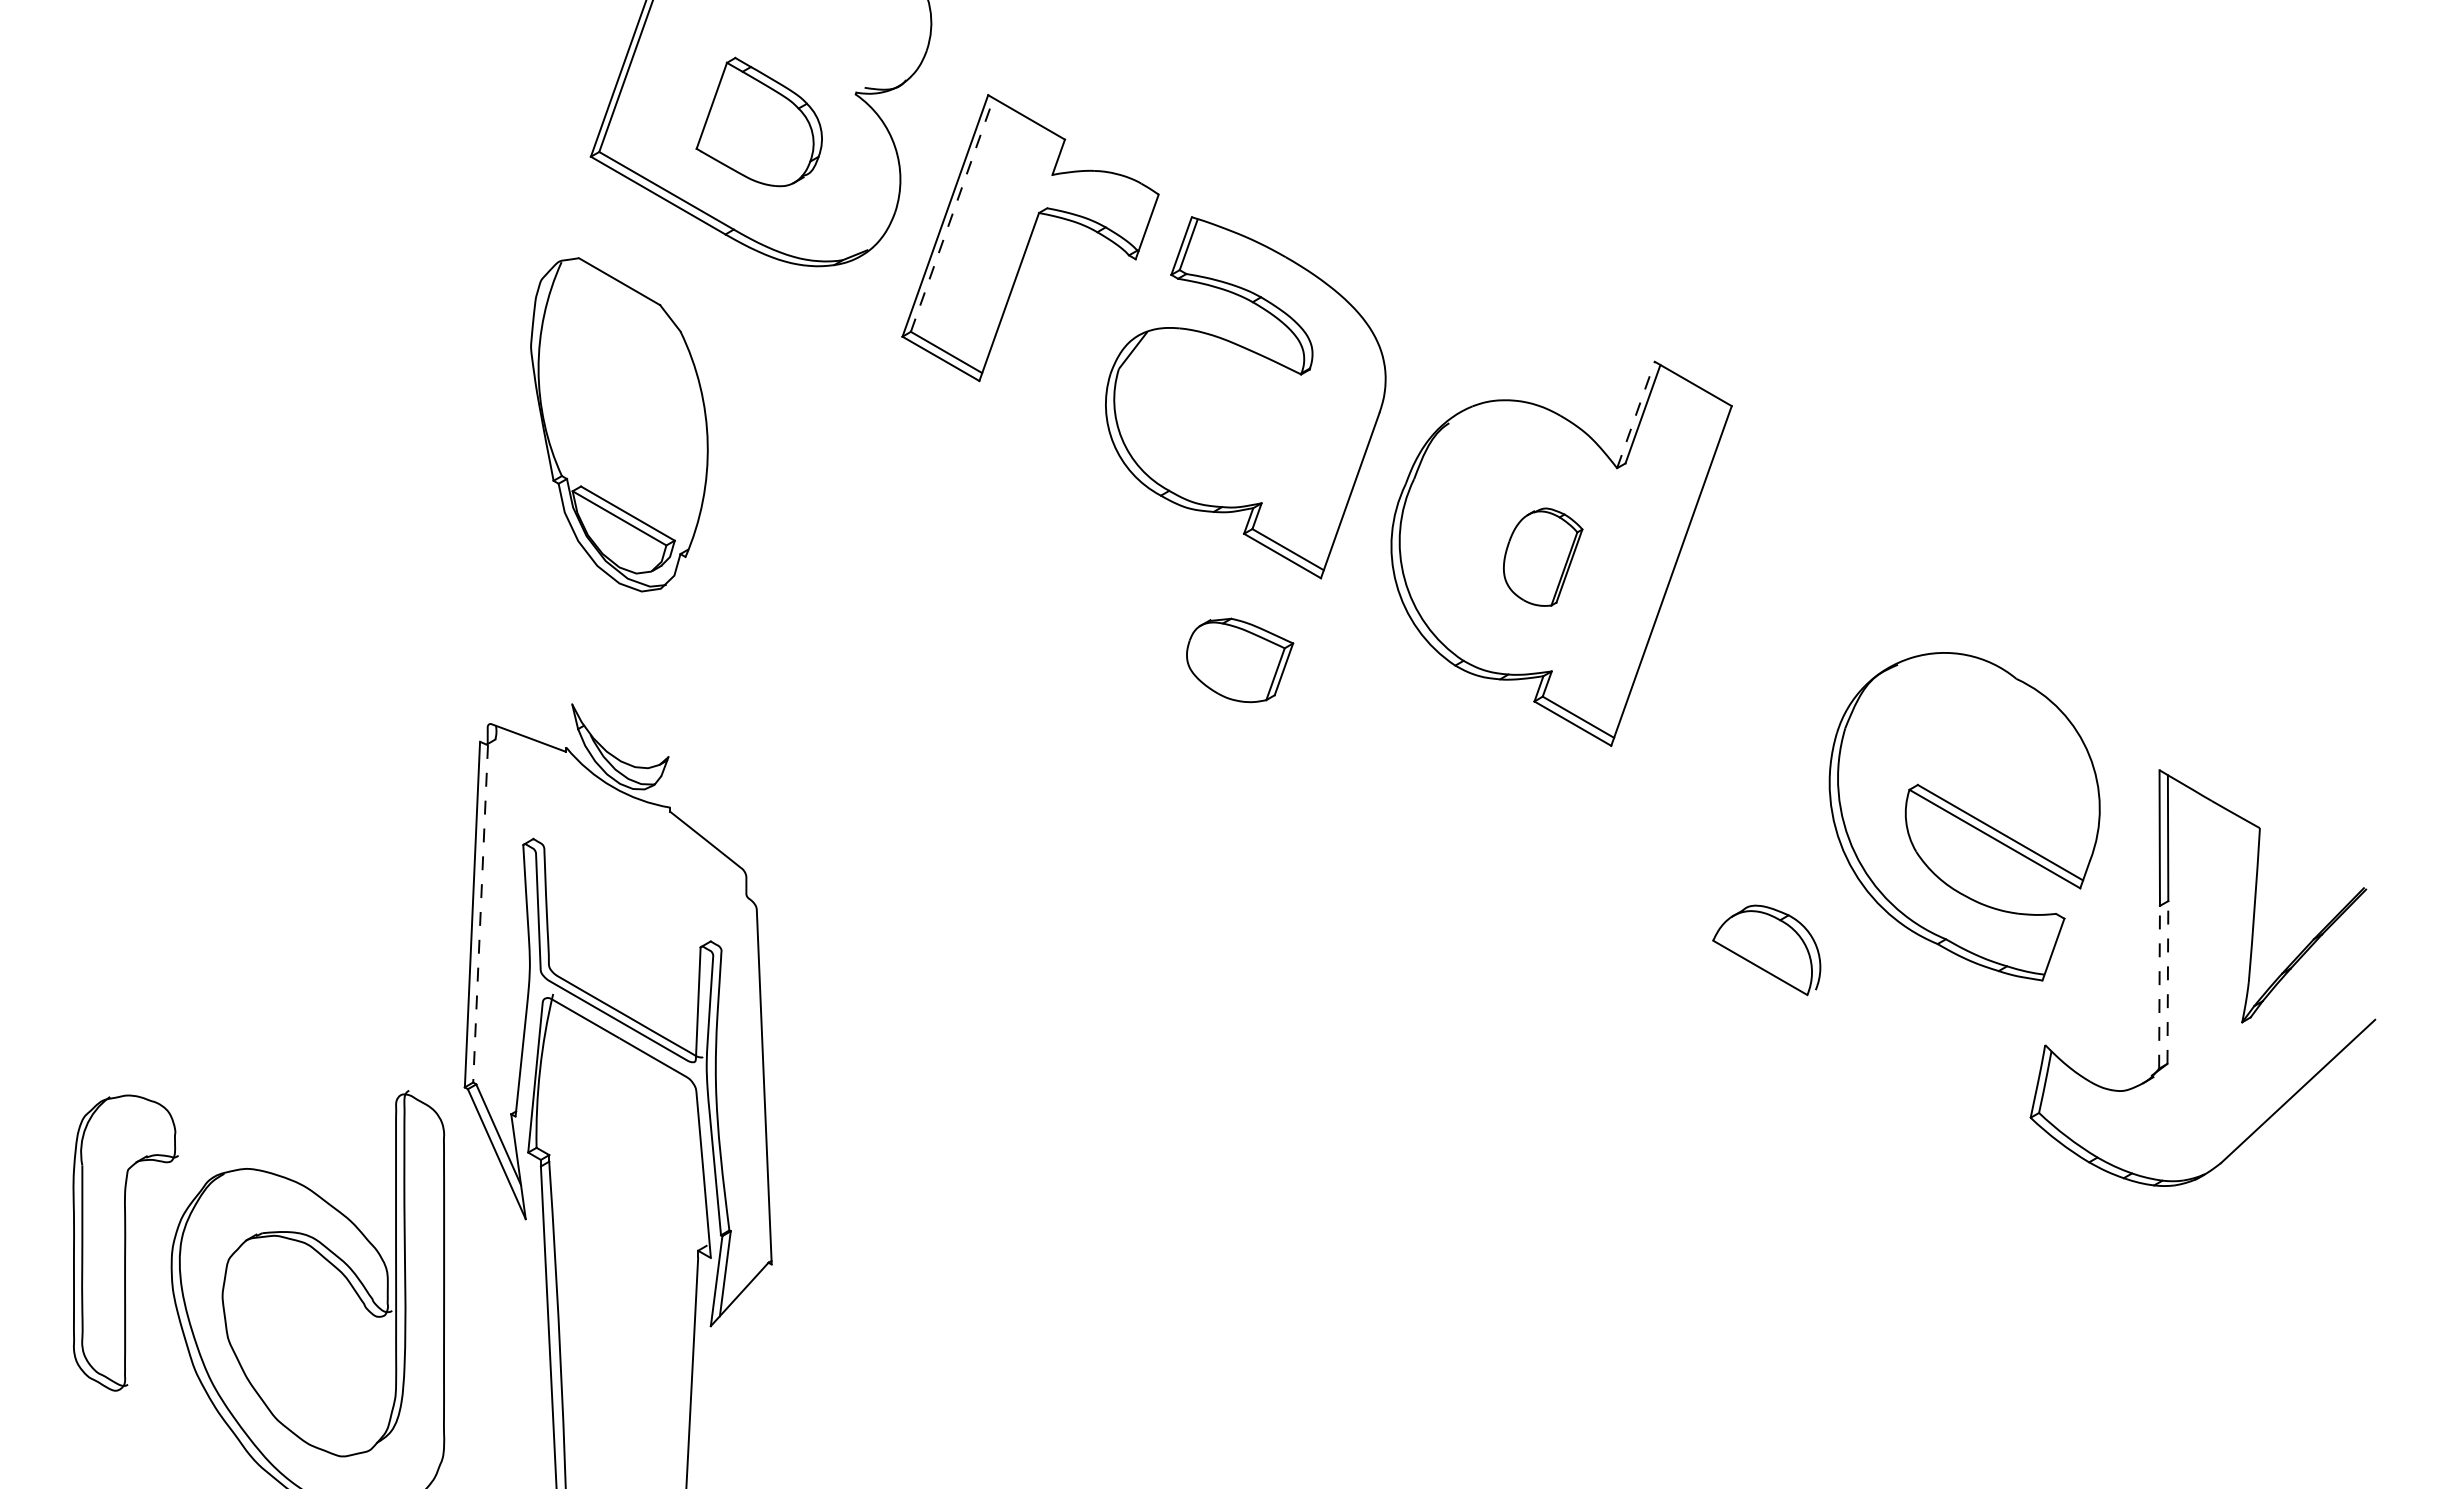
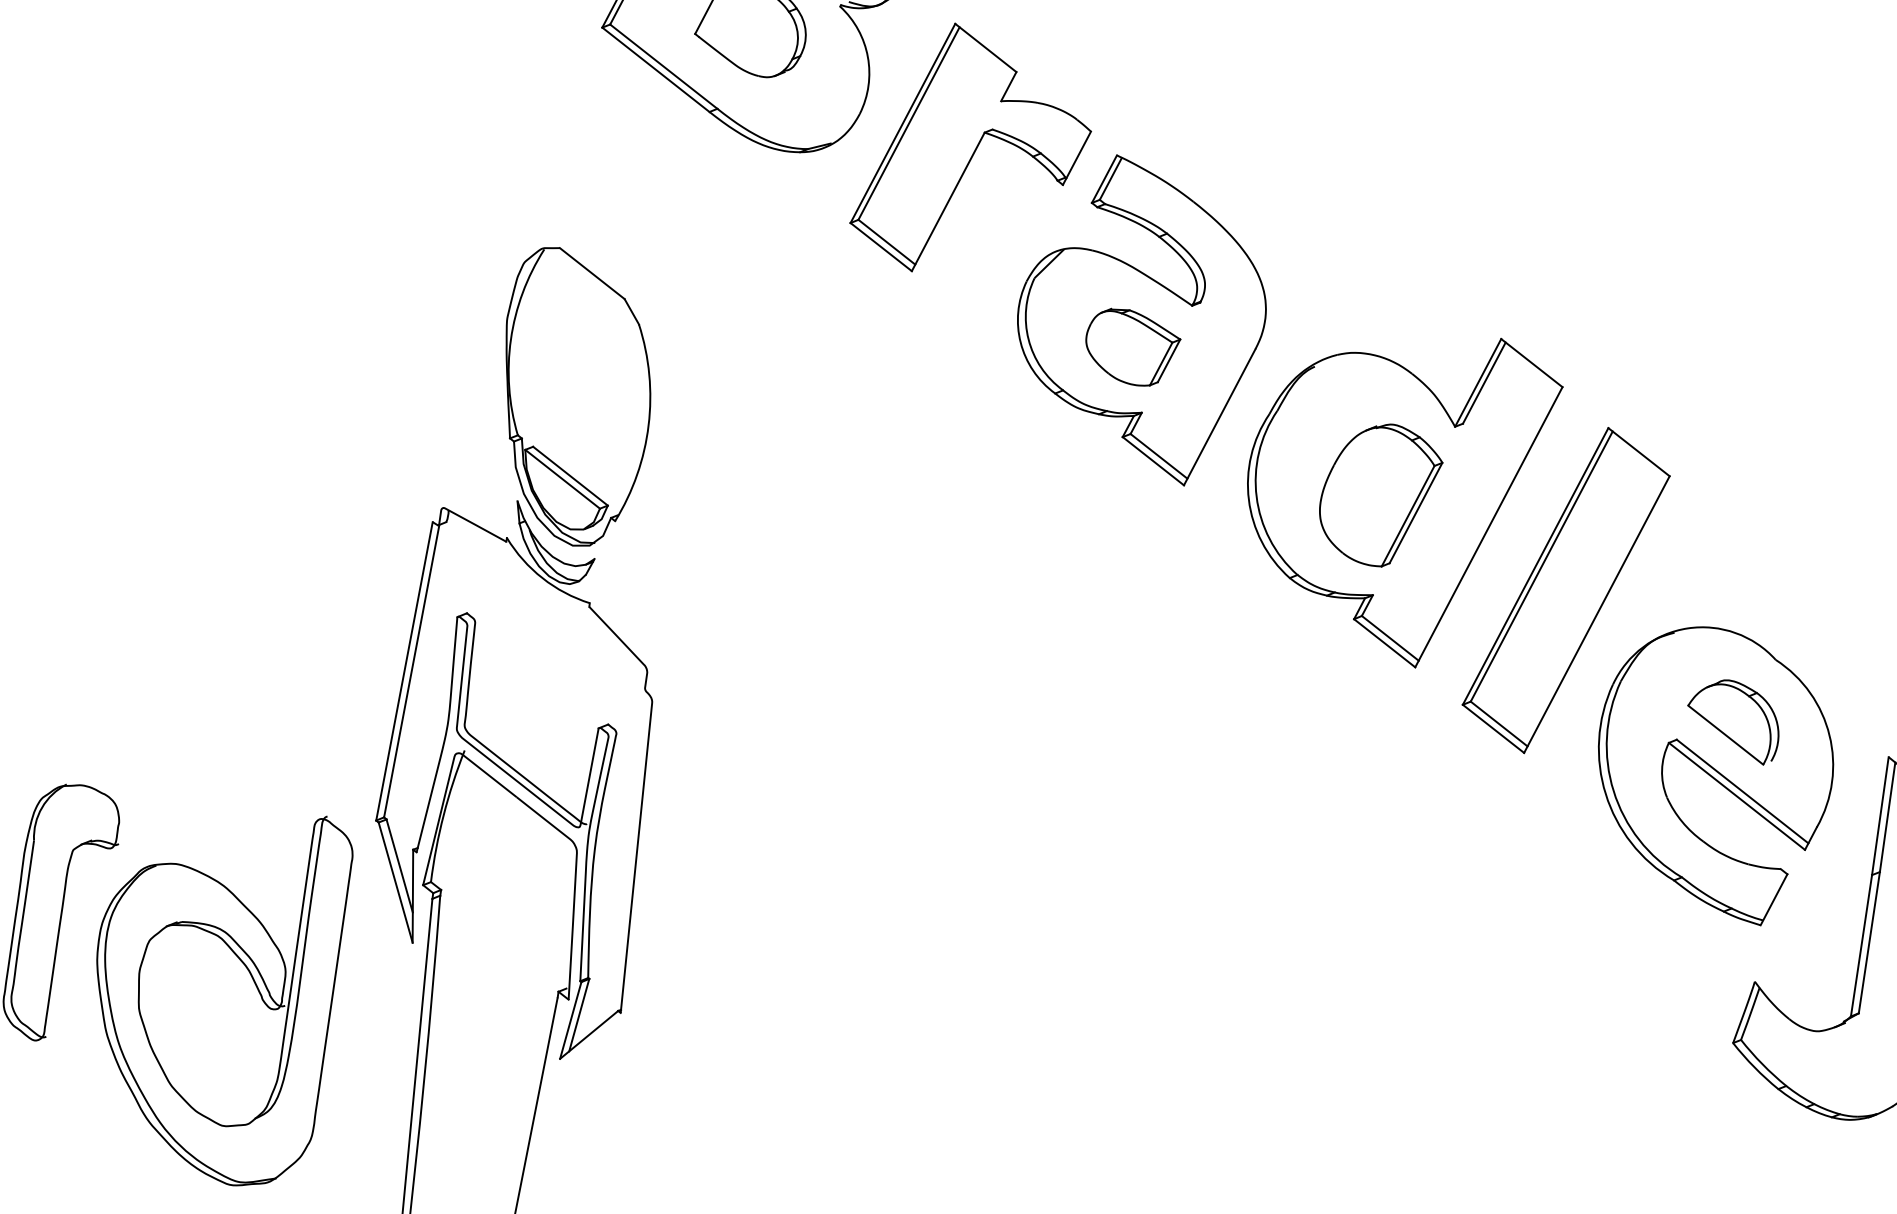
line: (952, 215) -> (909, 123), dashed -> solid
line: (1636, 414) -> (1478, 382), dashed -> solid
part: (619, 424) -> (574, 397), moved
part: (1542, 557) -> (1379, 495), size x1.67
part: (1768, 634) -> (1565, 590), added
part: (1240, 660) -> (1132, 347), moved
line: (480, 913) -> (411, 671), dashed -> solid
part: (1766, 950) -> (1733, 720), moved
line: (2167, 981) -> (1869, 941), dashed -> solid
line: (2159, 986) -> (1861, 945), dashed -> solid

